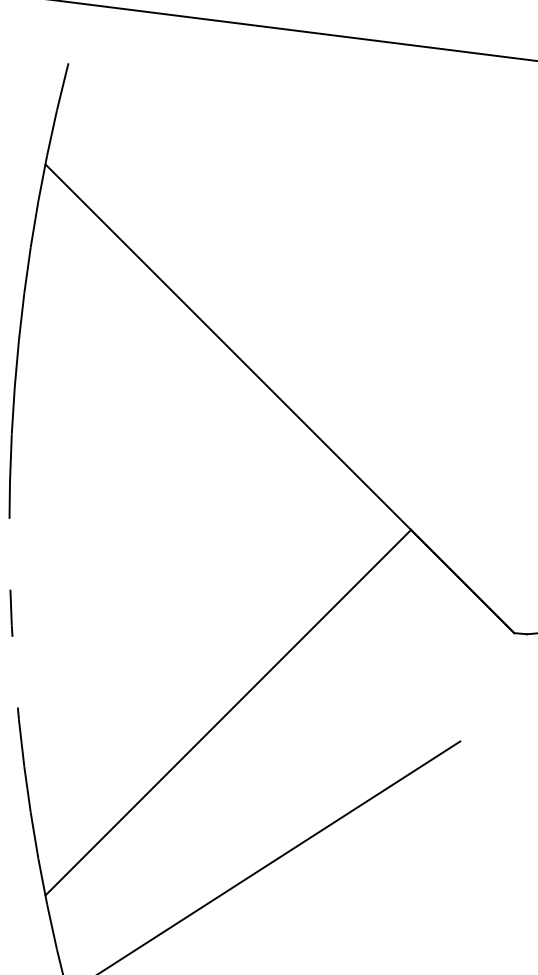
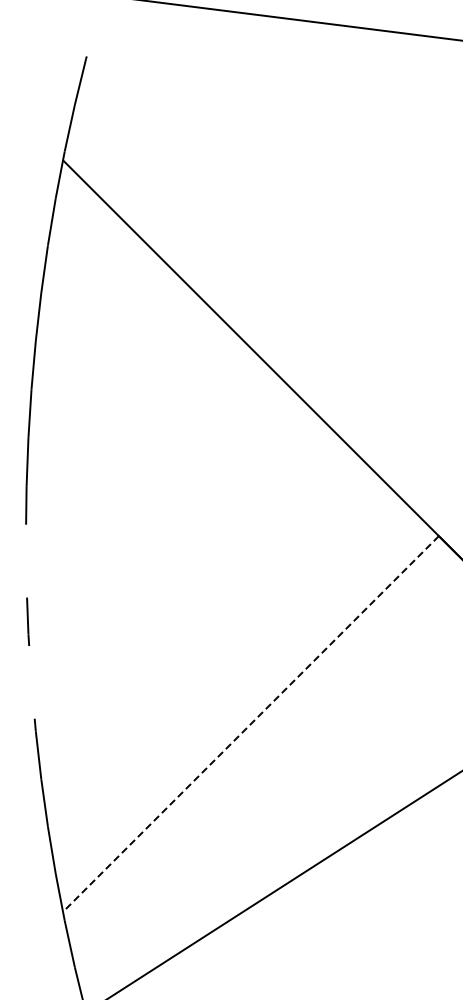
line: (228, 712) -> (251, 723), solid -> dashed

